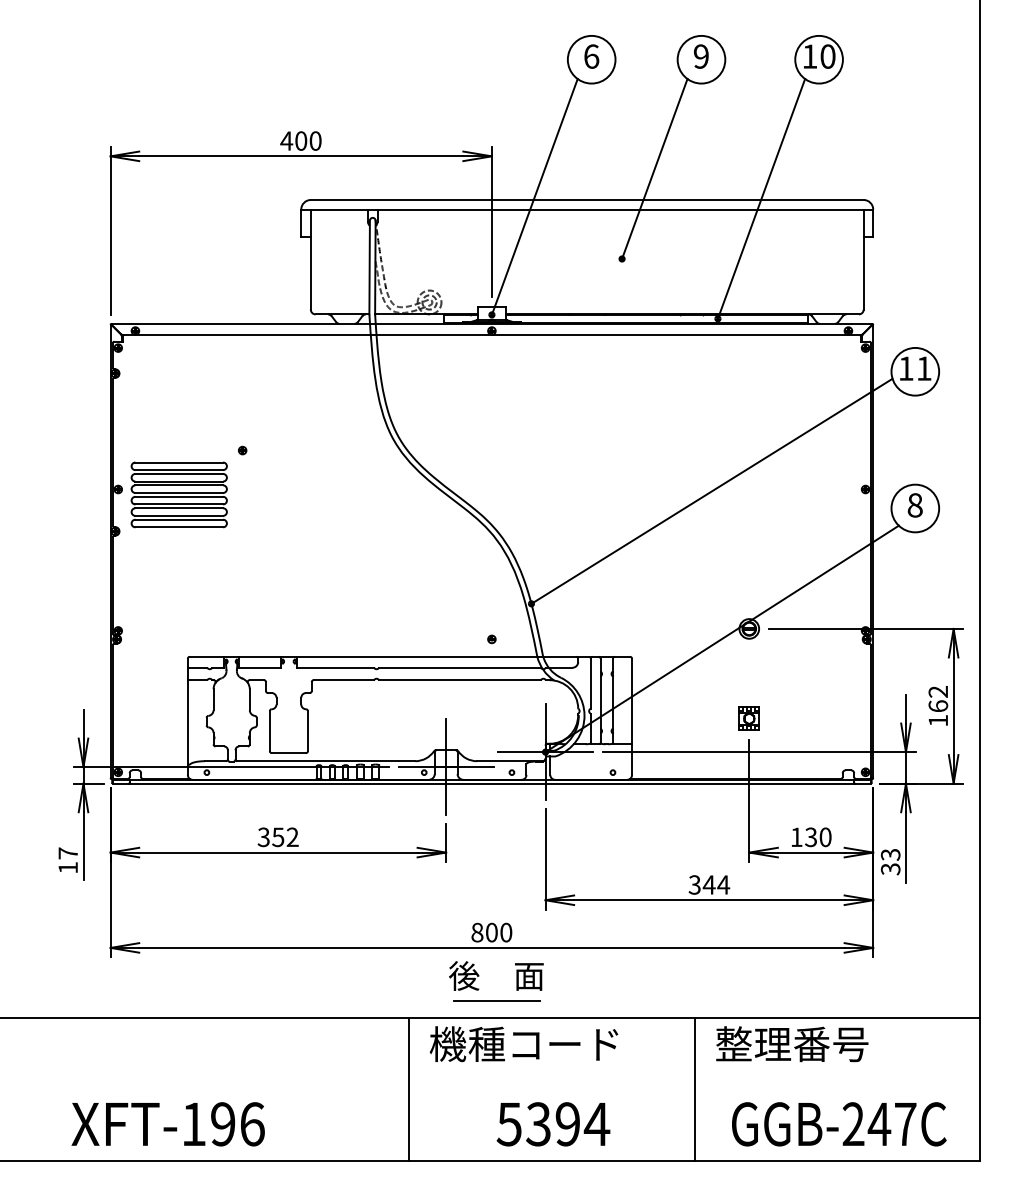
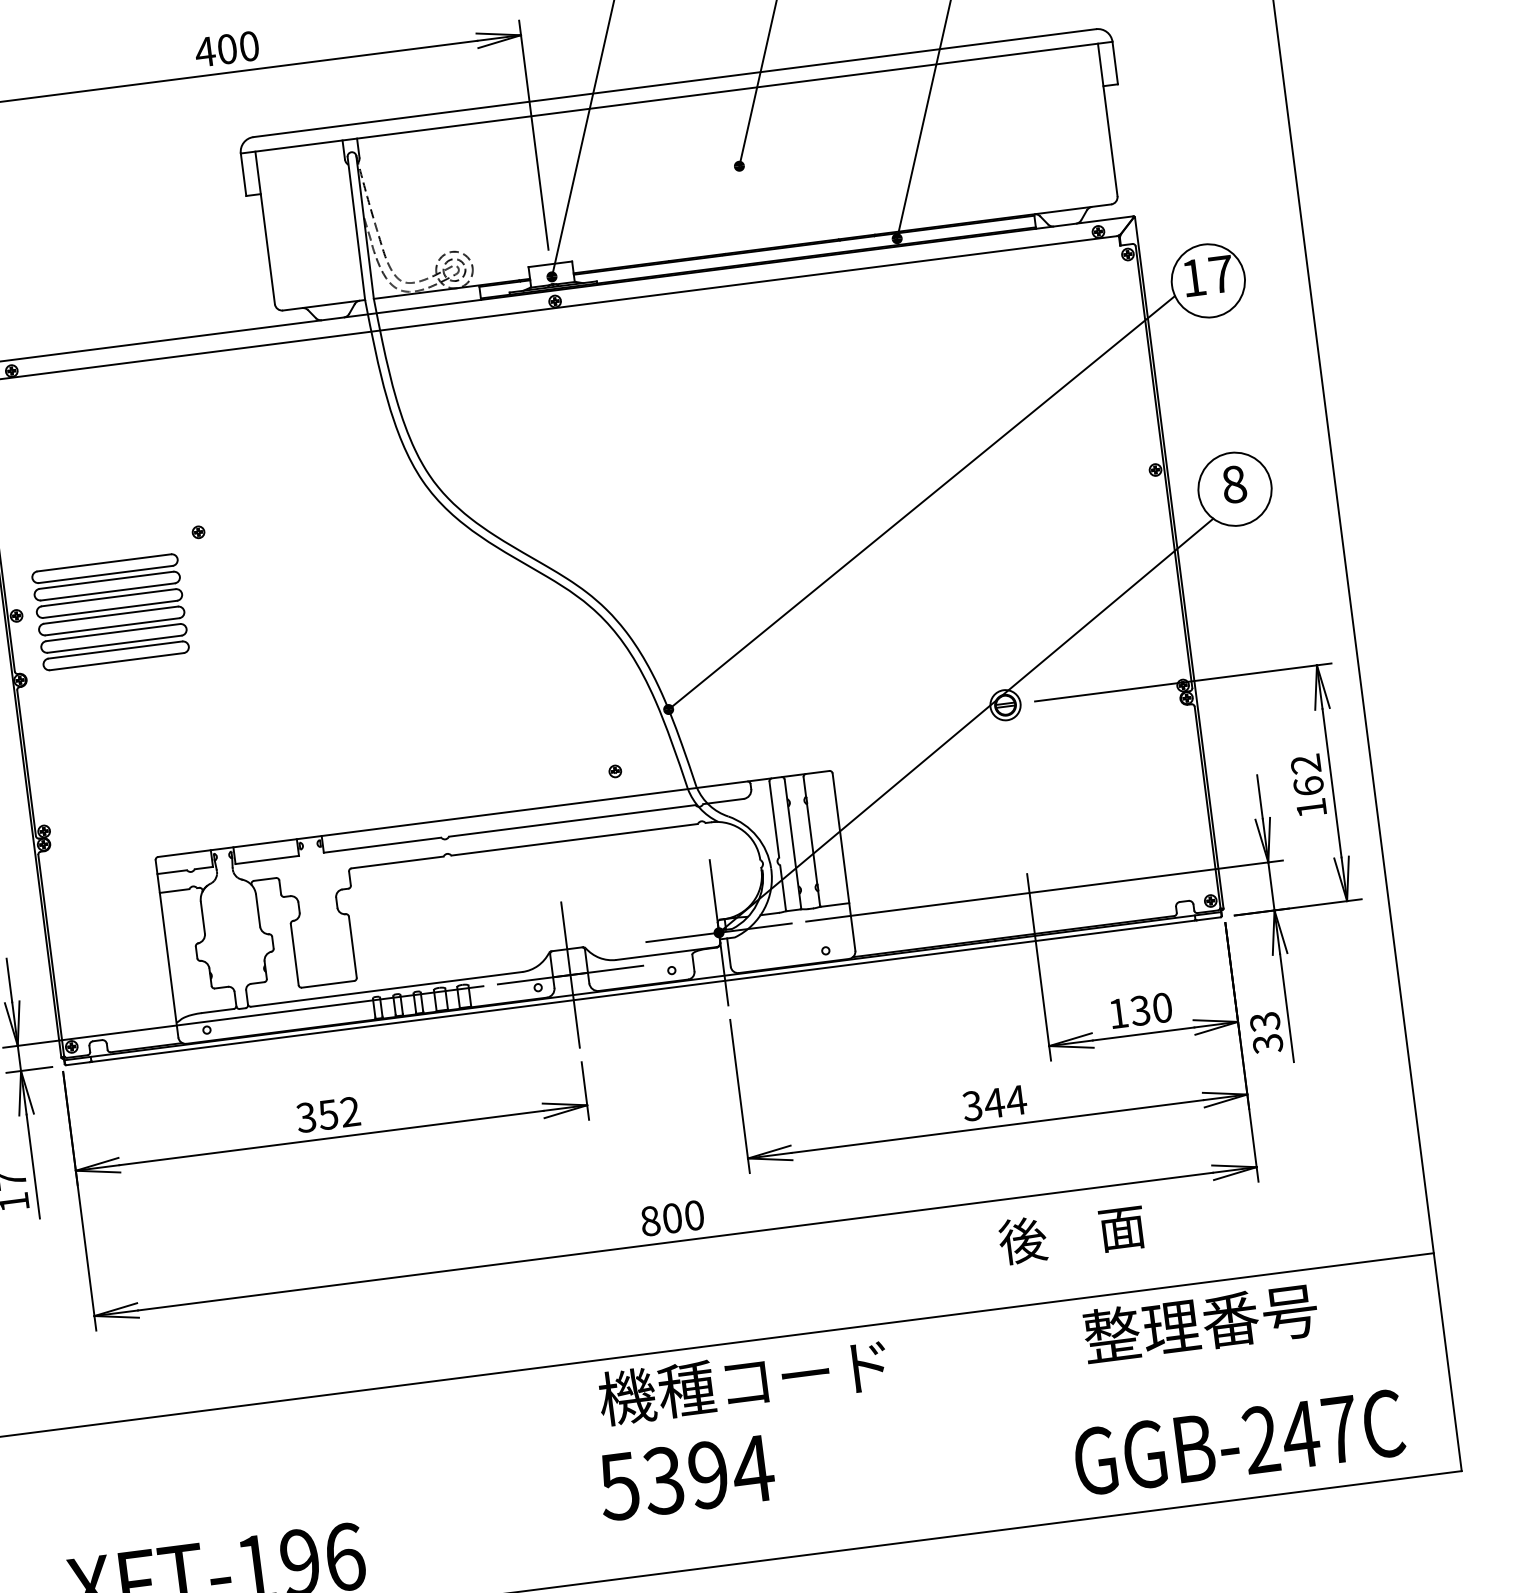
text: (924, 368) -> (1221, 274), 11 -> 17
part: (748, 718) -> (1021, 841), removed
text: (496, 975) -> (1071, 1233), moved
line: (496, 1000) -> (692, 1320), removed
text: (792, 1044) -> (1201, 1323), moved
line: (408, 1089) -> (576, 1473), removed
line: (694, 1089) -> (1011, 1417), removed
text: (553, 1124) -> (686, 1478), moved

